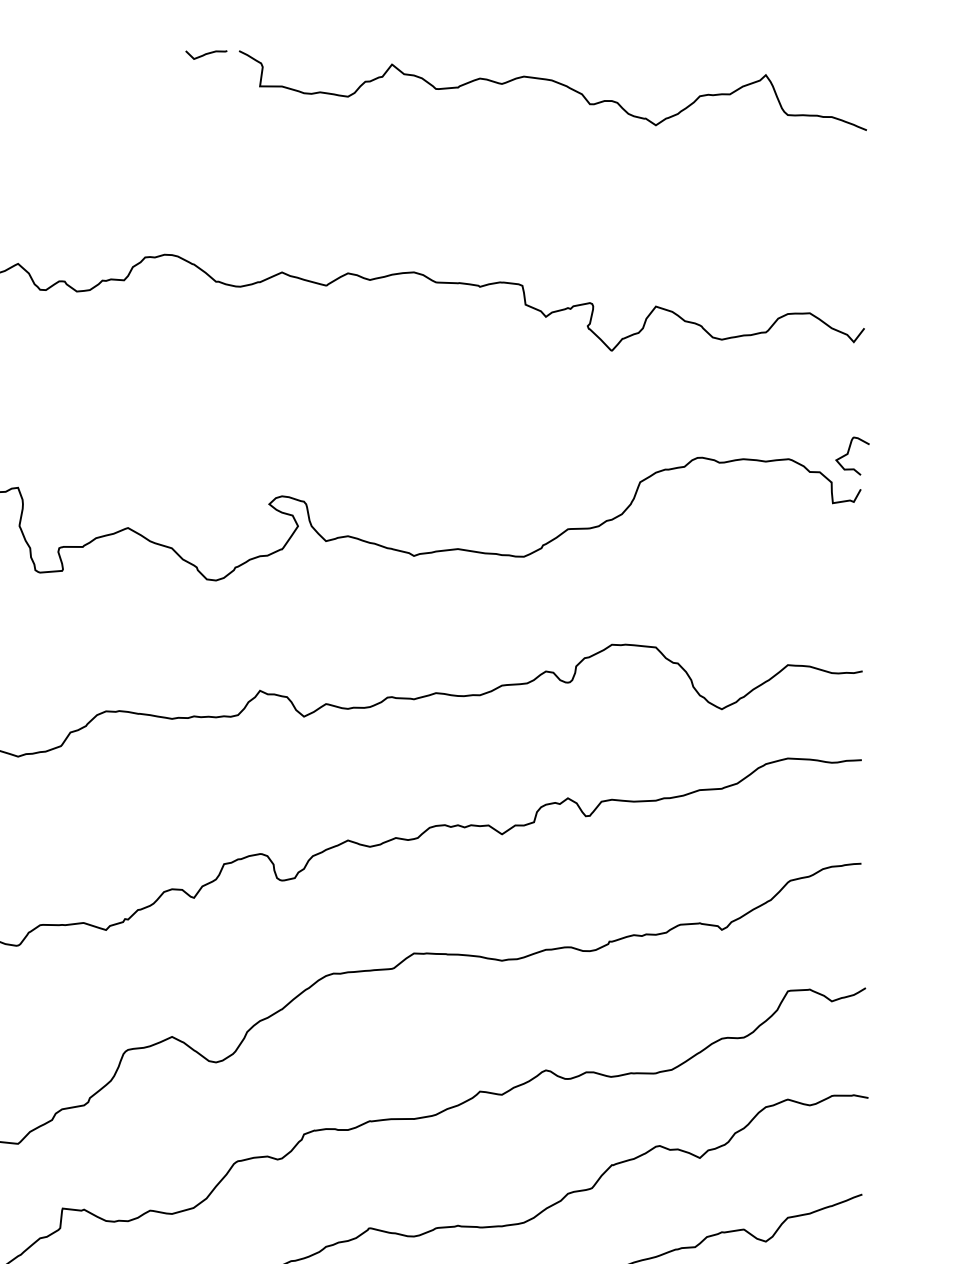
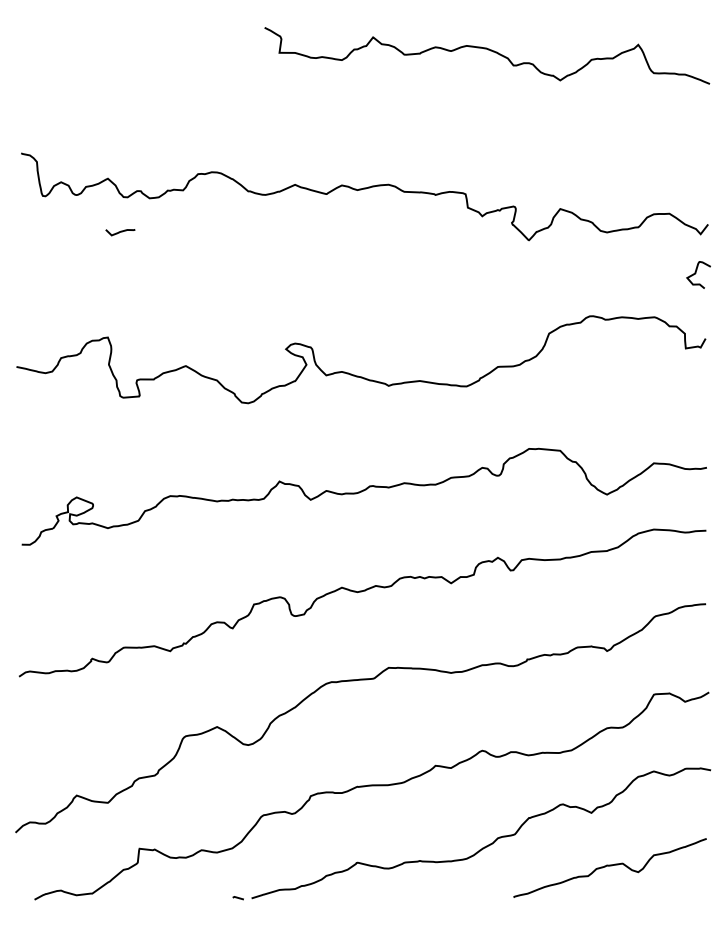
curve: (206, 54) -> (120, 232), moved
curve: (849, 453) -> (696, 273), moved

